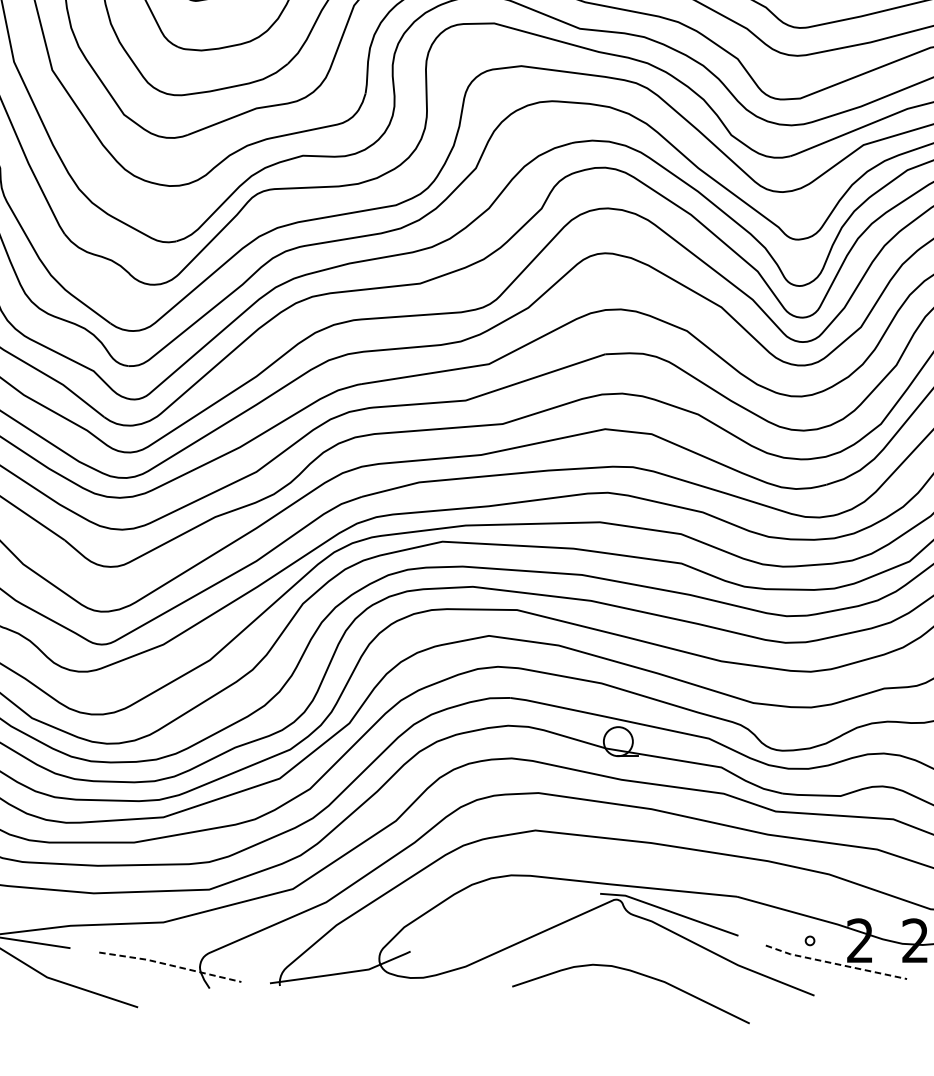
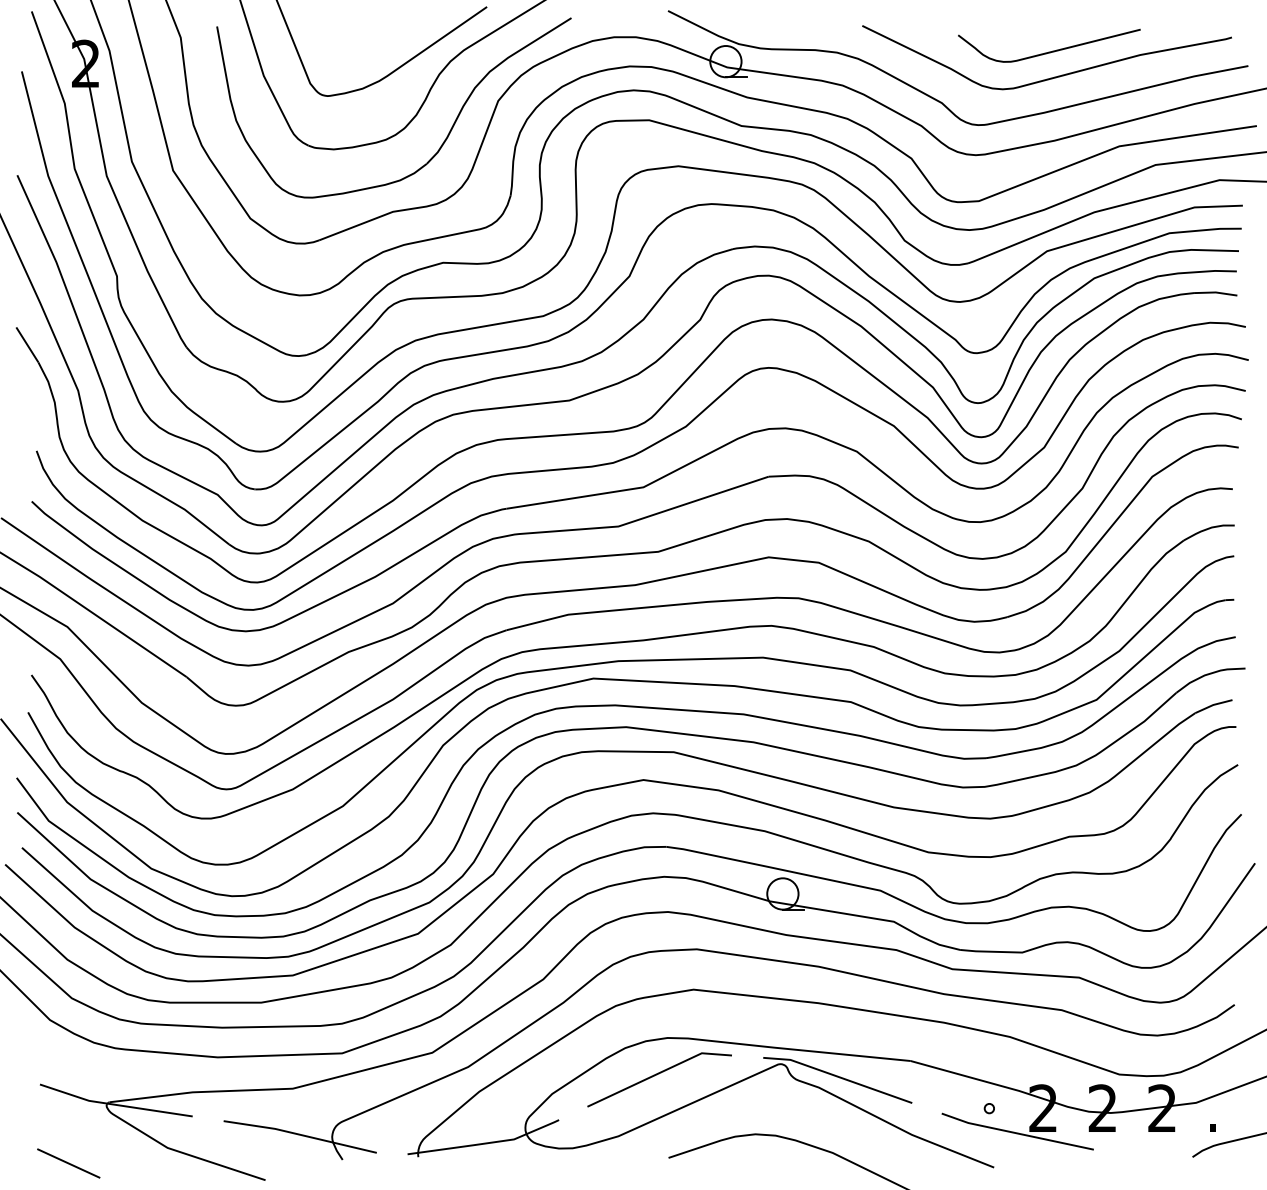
line: (503, 909) -> (659, 1074), added
line: (170, 964) -> (300, 1134), dashed -> solid
line: (836, 964) -> (1017, 1133), dashed -> solid

